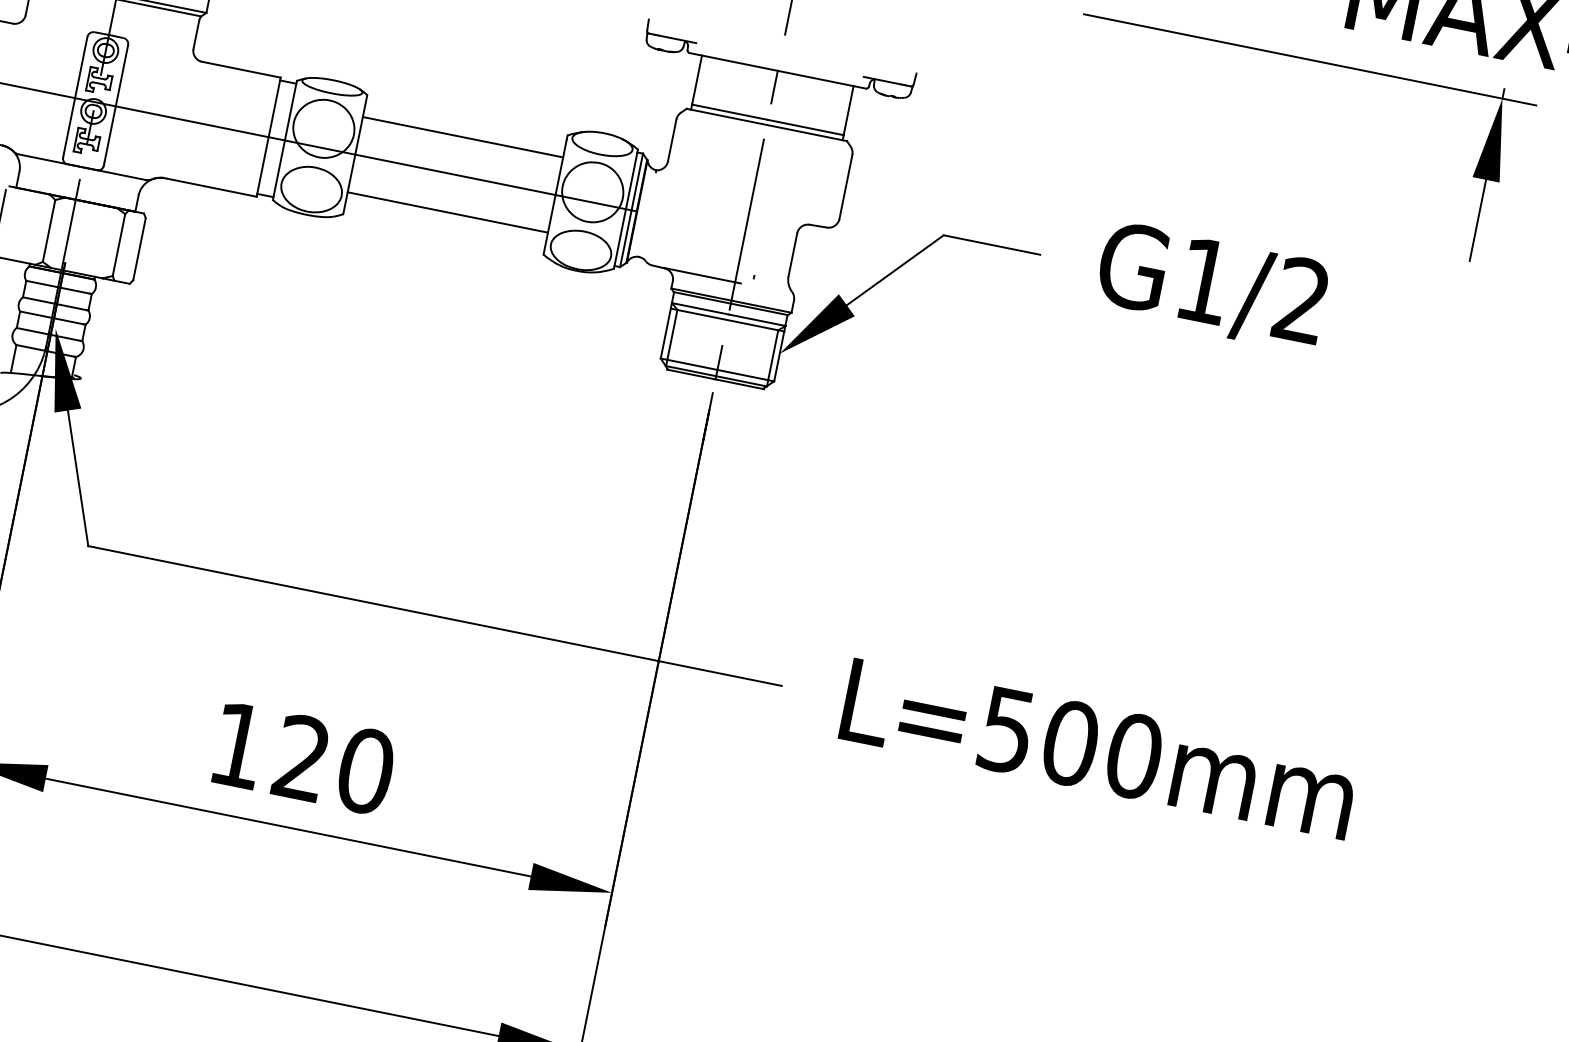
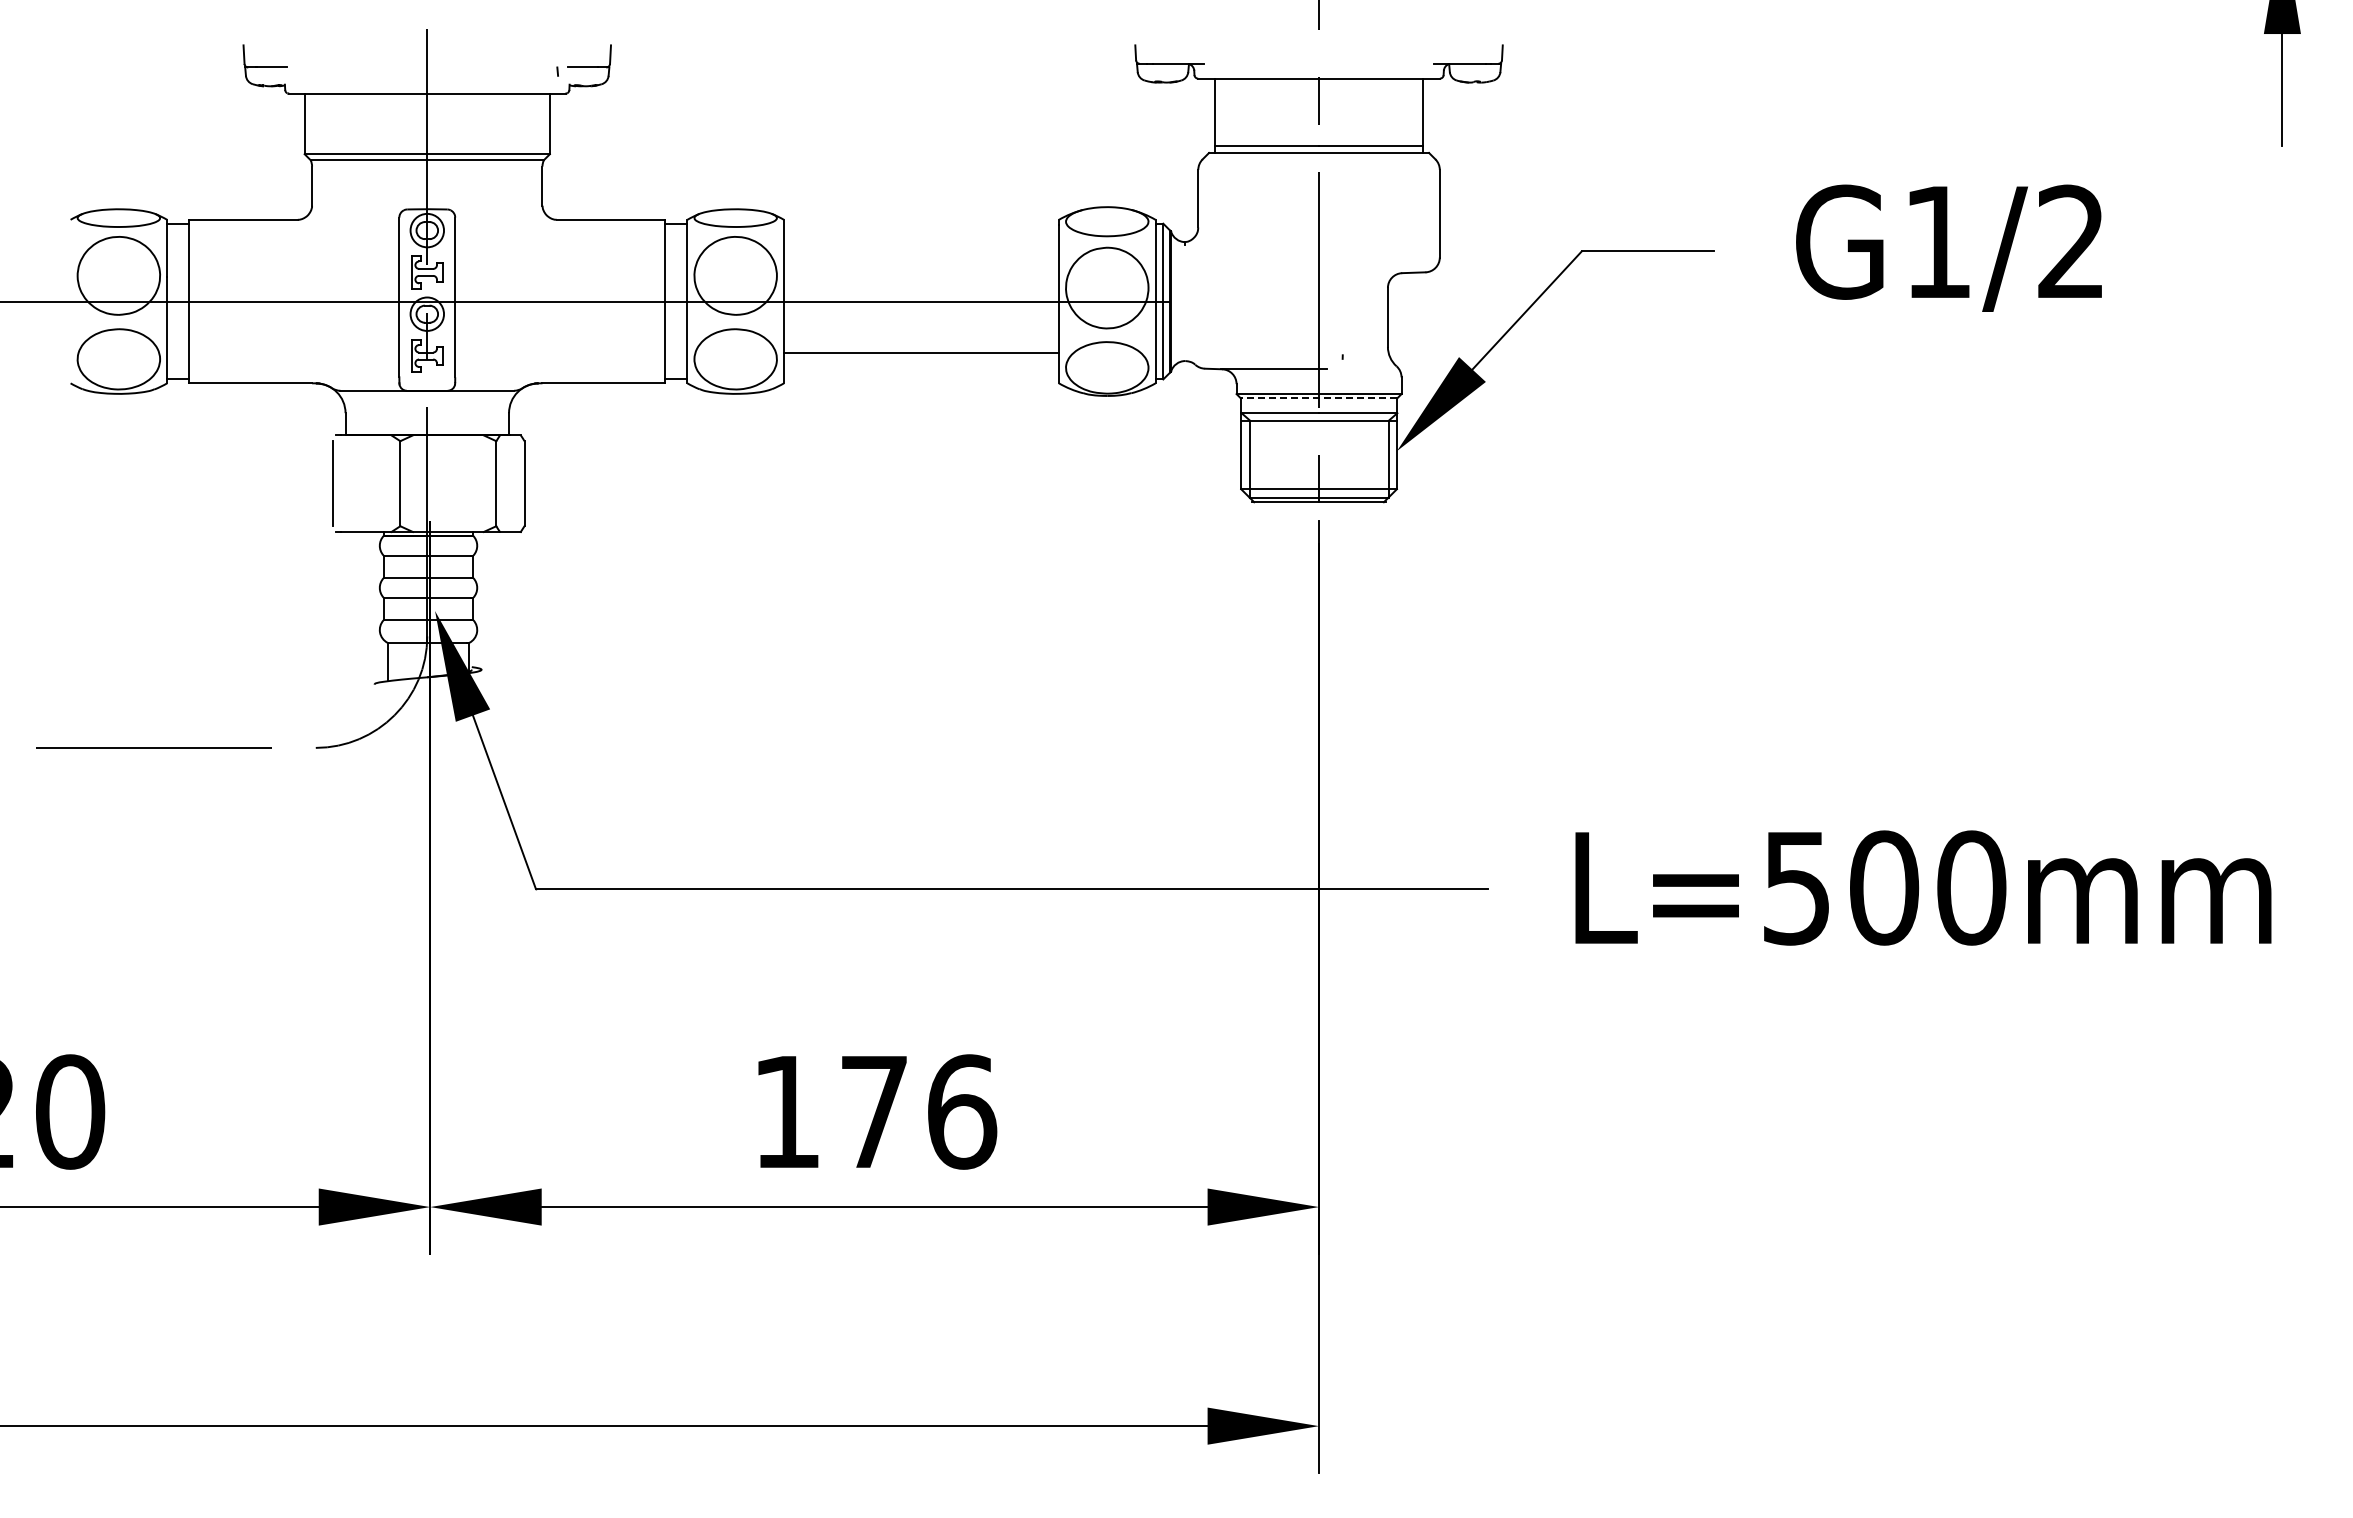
line: (463, 136) -> (921, 249), removed
line: (730, 303) -> (1318, 398), solid -> dashed
text: (335, 764) -> (919, 1111), 120 -> 176

